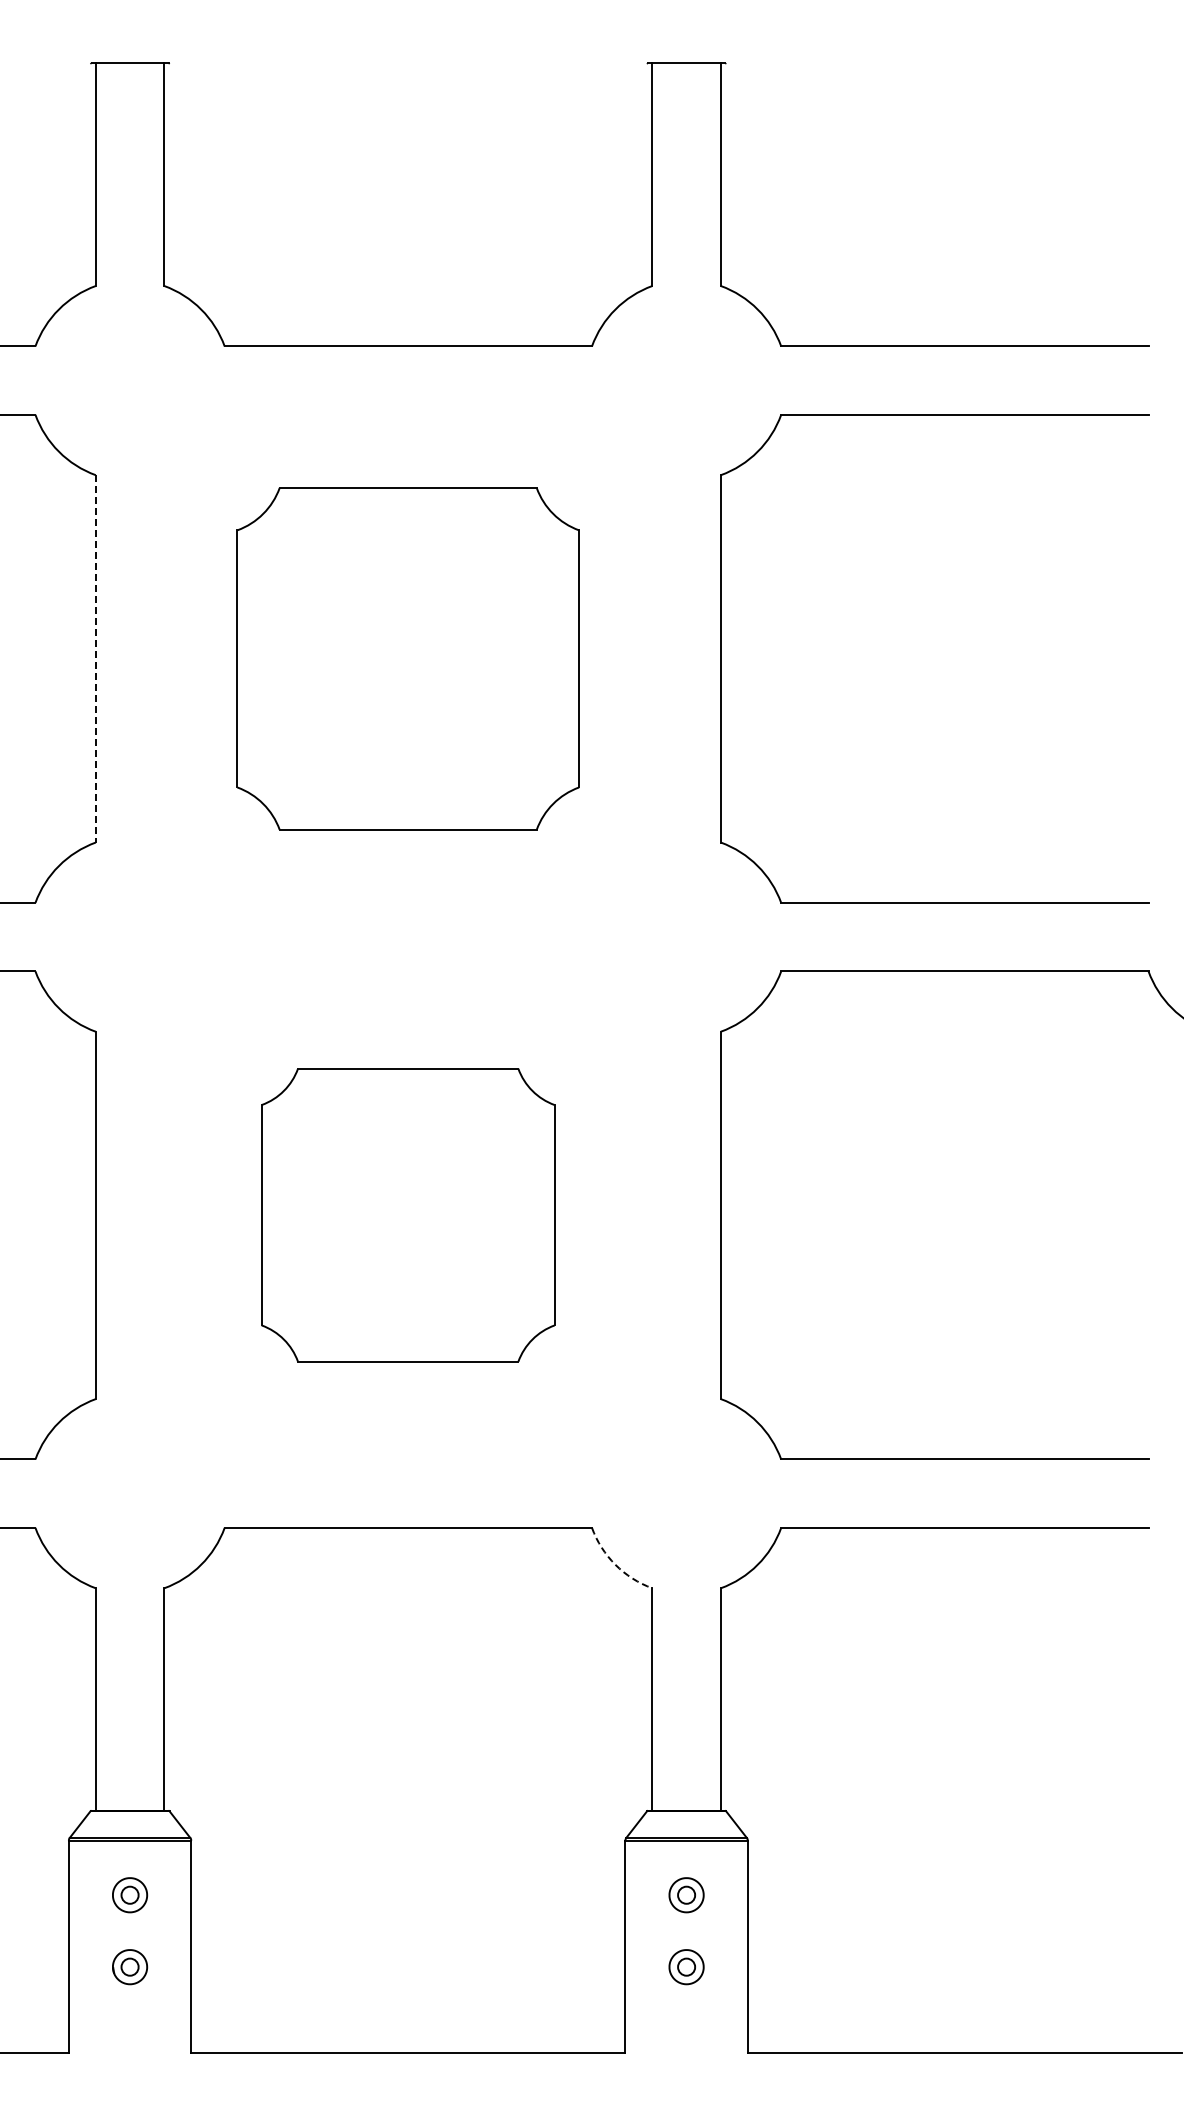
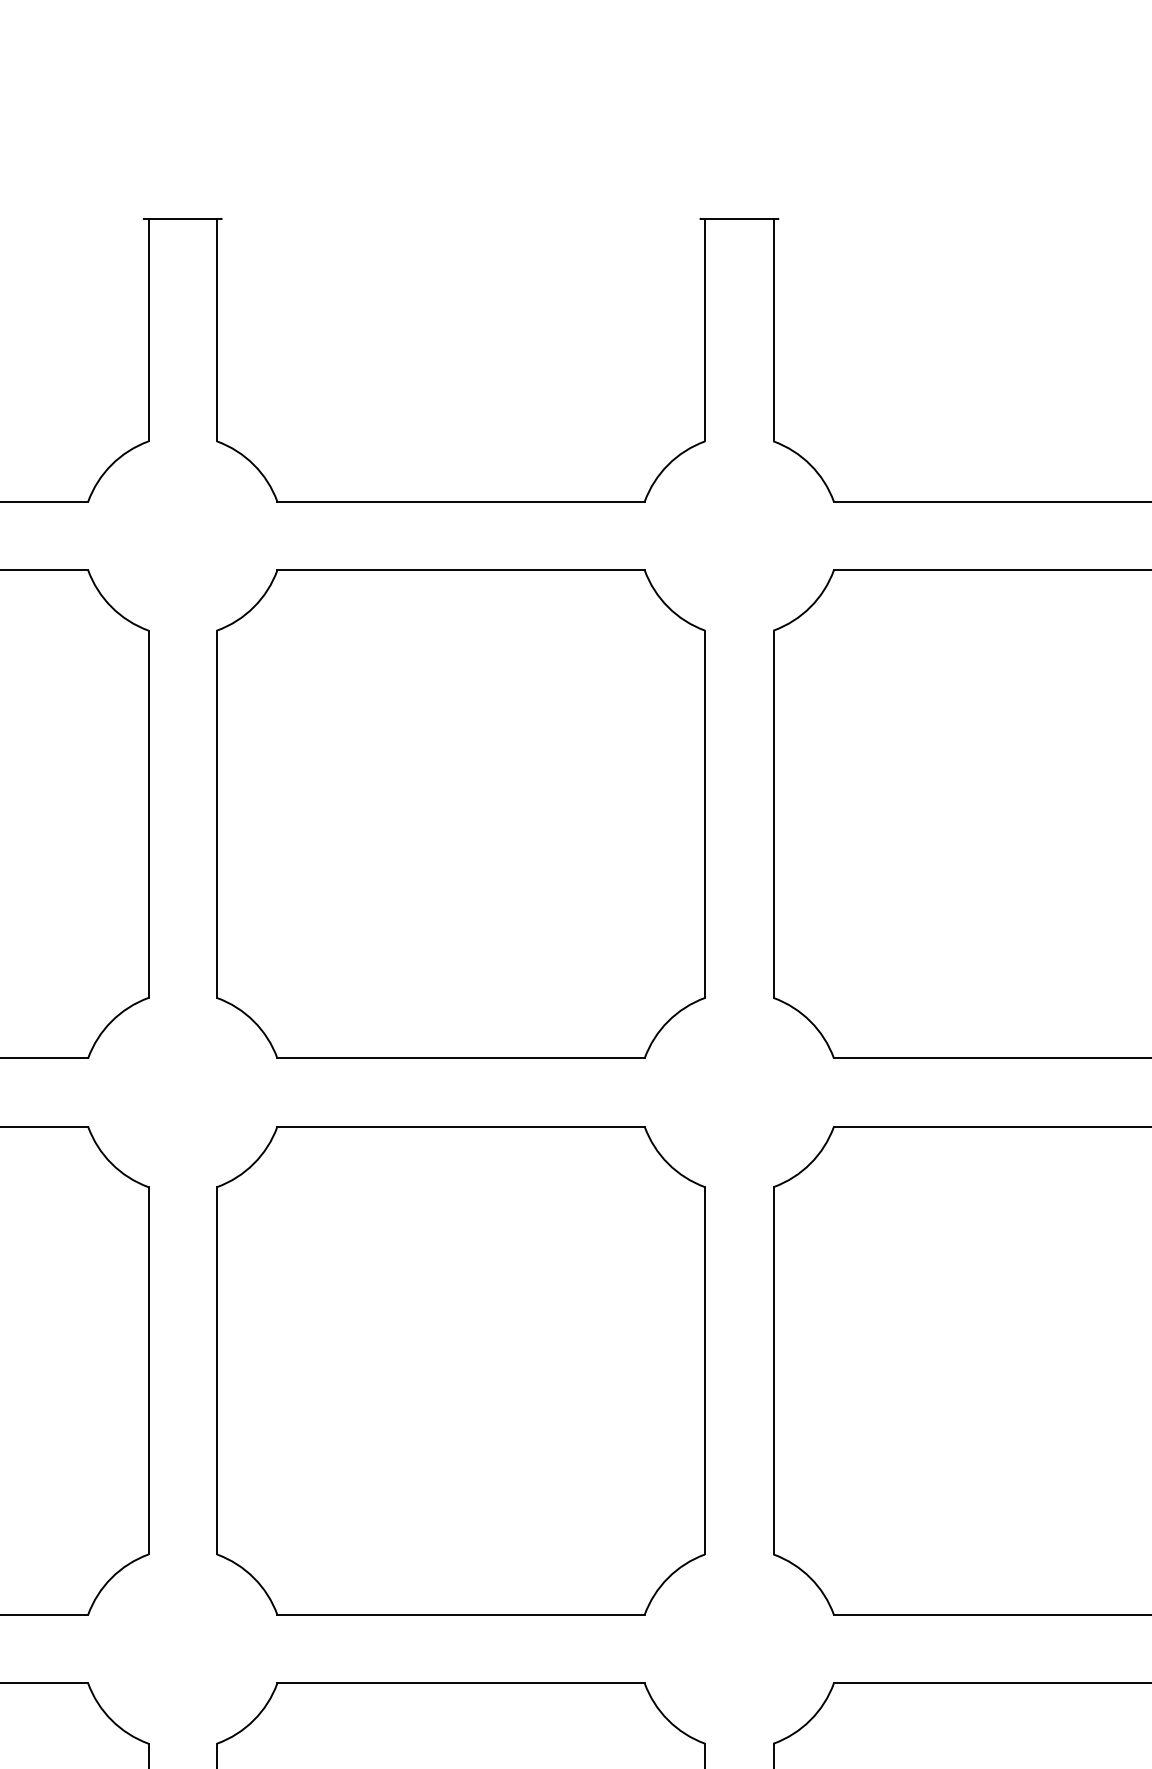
line: (95, 658) -> (148, 813), dashed -> solid
part: (407, 658) -> (460, 813), size x1.43
part: (407, 1214) -> (460, 1369), size x1.67
arc: (615, 1564) -> (668, 1719), dashed -> solid

